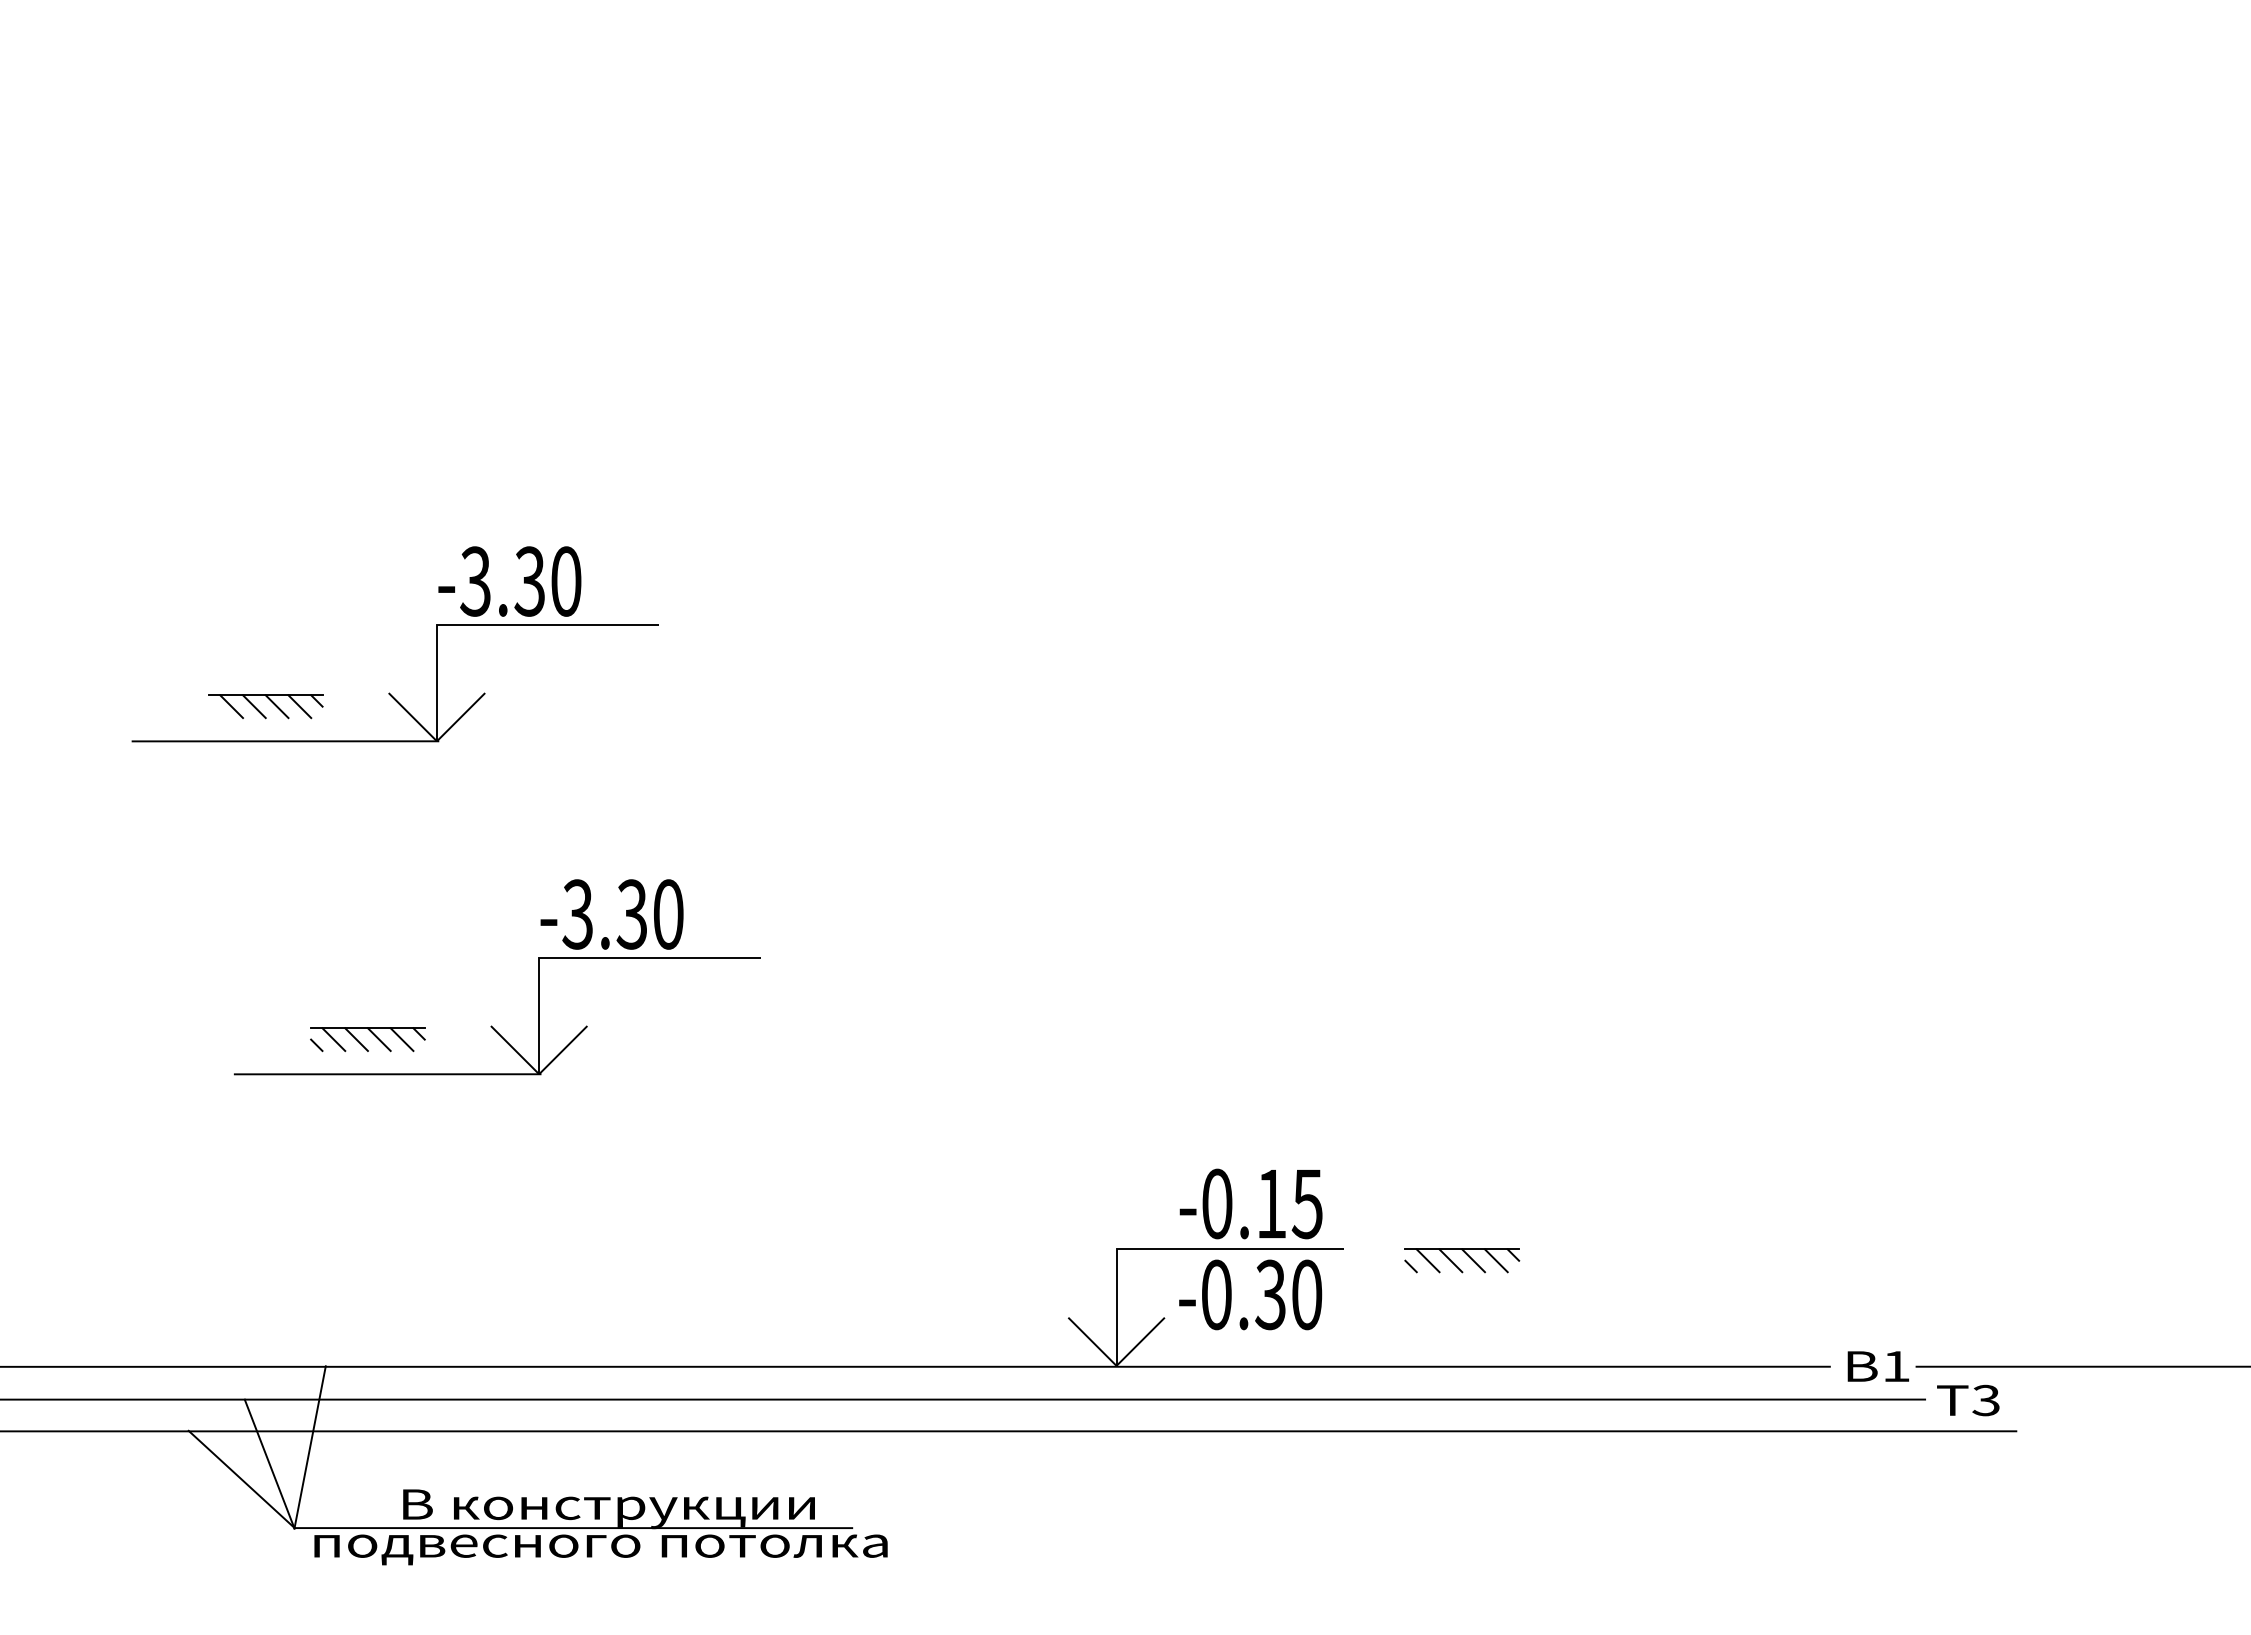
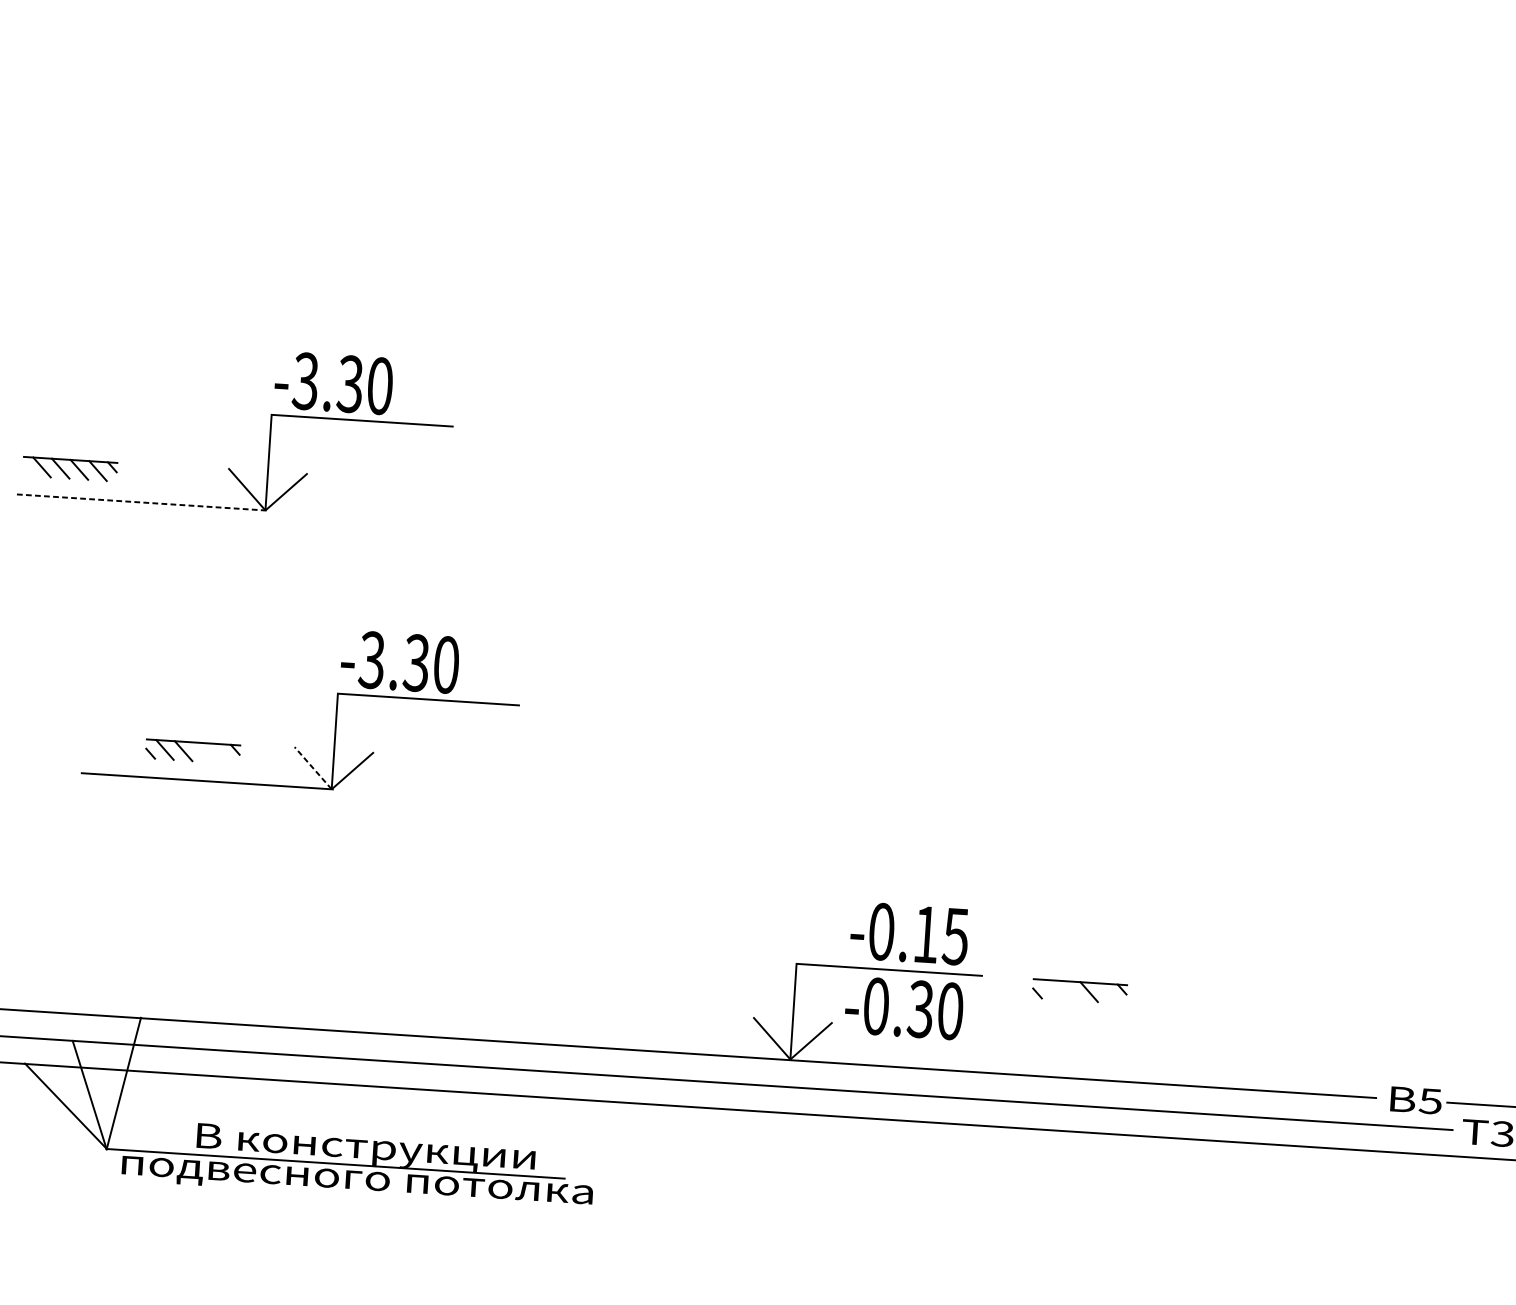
part: (270, 701) -> (74, 465), moved
line: (285, 741) -> (141, 502), solid -> dashed
line: (378, 1039) -> (201, 752), removed
line: (401, 1039) -> (220, 753), removed
line: (514, 1049) -> (312, 767), solid -> dashed
line: (1427, 1260) -> (1051, 989), removed
line: (1450, 1260) -> (1070, 990), removed
line: (1495, 1260) -> (1107, 993), removed
text: (1895, 1366) -> (1430, 1101), B1 -> B5

